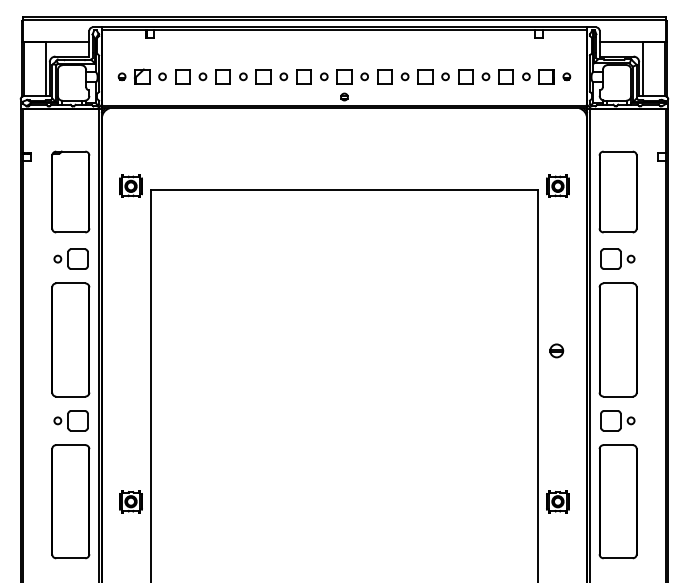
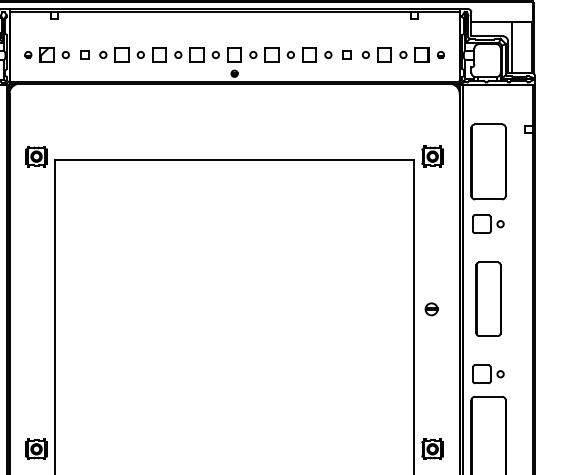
part: (182, 76) -> (84, 54), size x0.6
part: (465, 76) -> (346, 54), size x0.6
part: (617, 339) -> (487, 298), size x0.7

